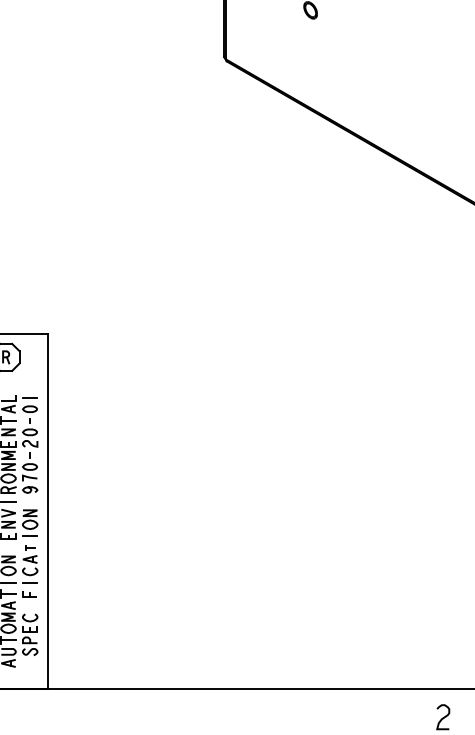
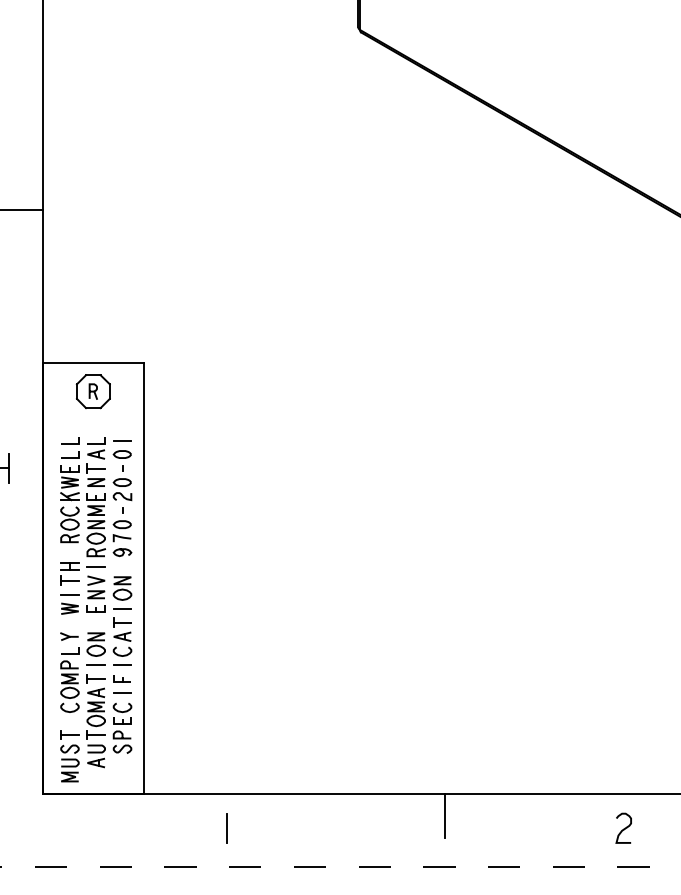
part: (30, 547) -> (122, 622), size x1.67
line: (30, 605) -> (122, 692), added
line: (295, 706) -> (444, 815), added
line: (115, 716) -> (226, 827), added

